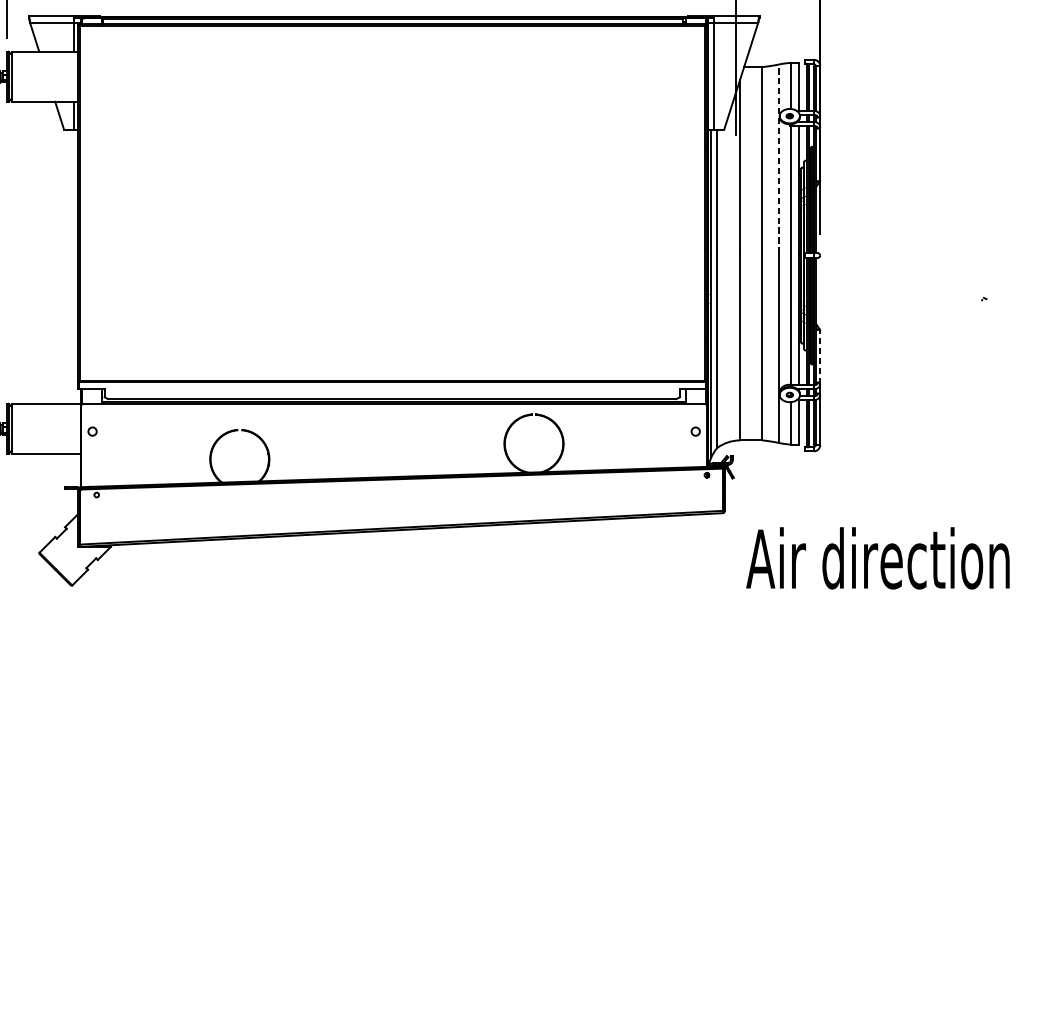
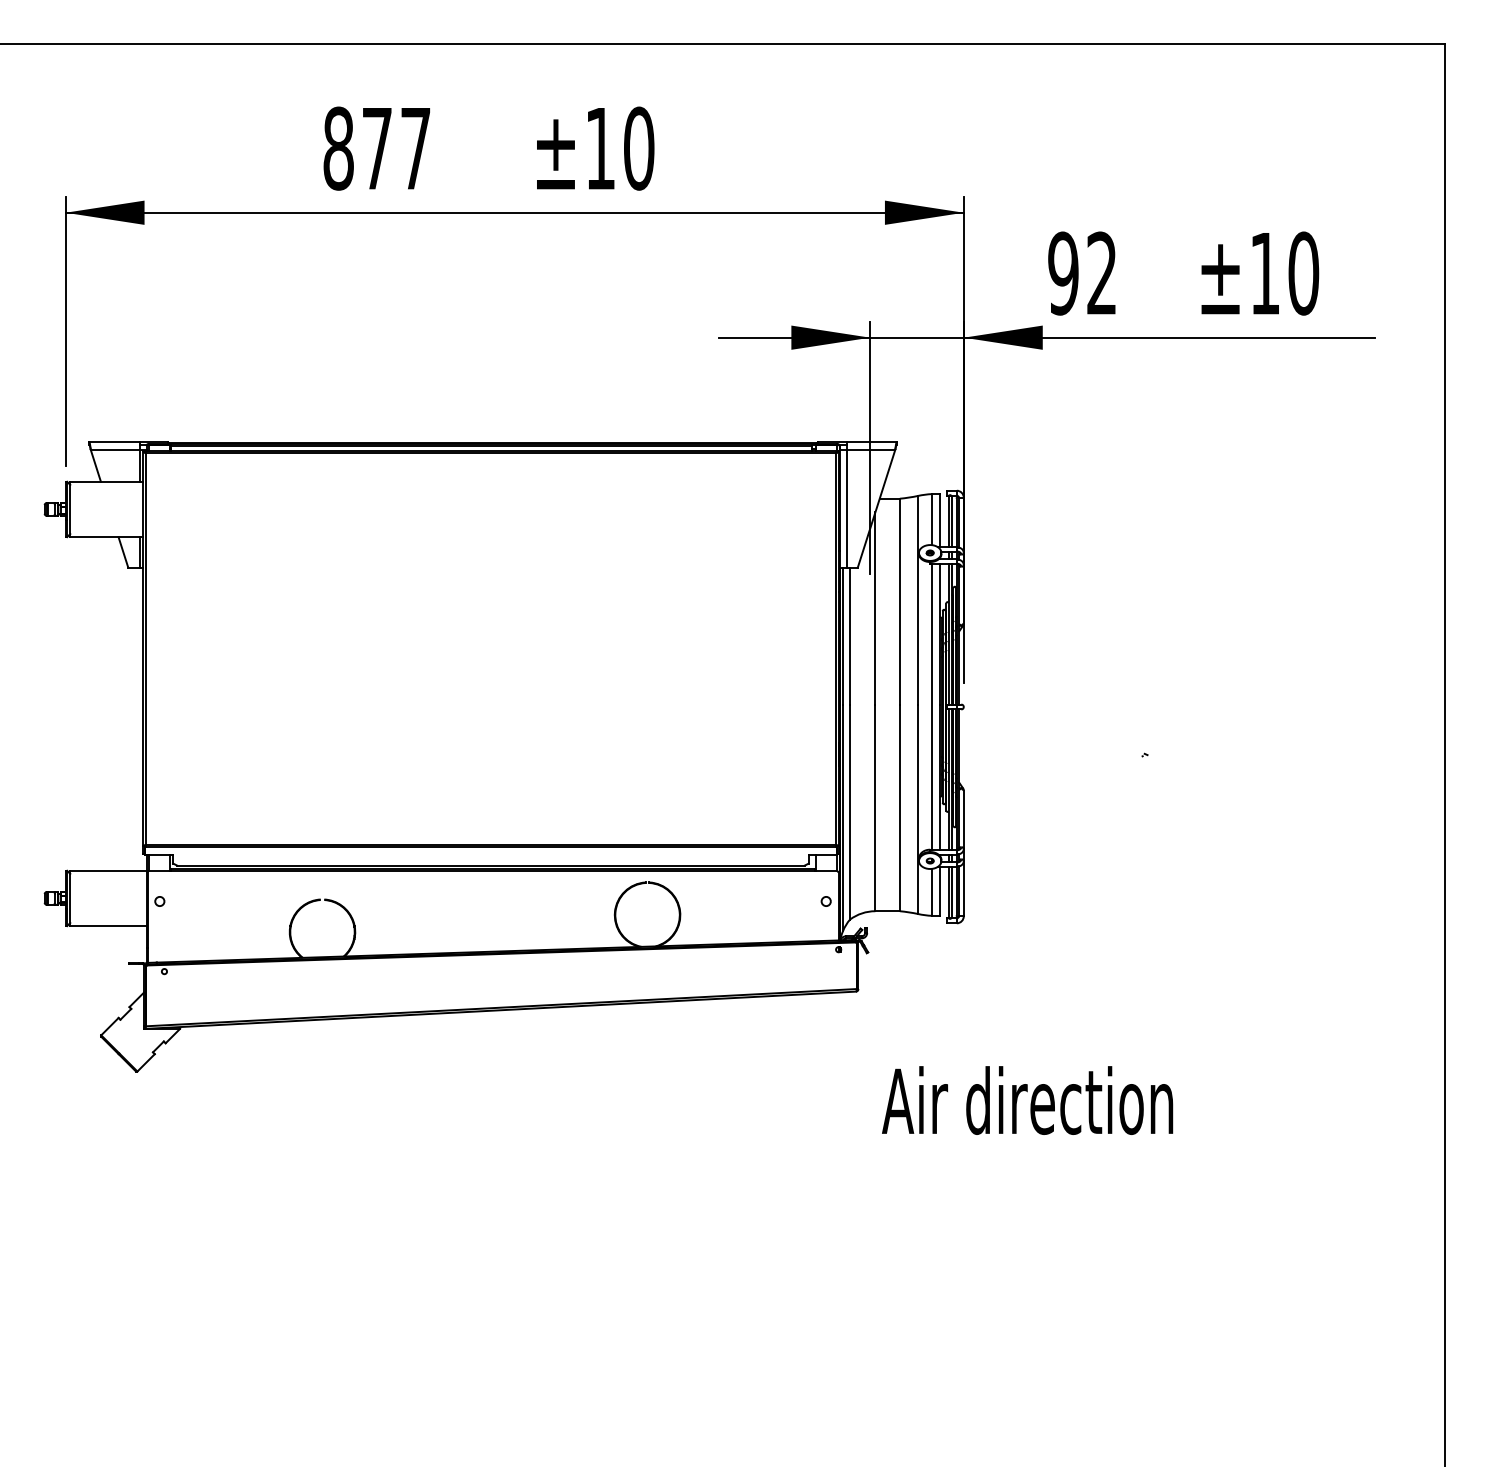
line: (779, 159) -> (918, 600), dashed -> solid
line: (819, 357) -> (963, 819), dashed -> solid
text: (877, 558) -> (1027, 1100), moved

